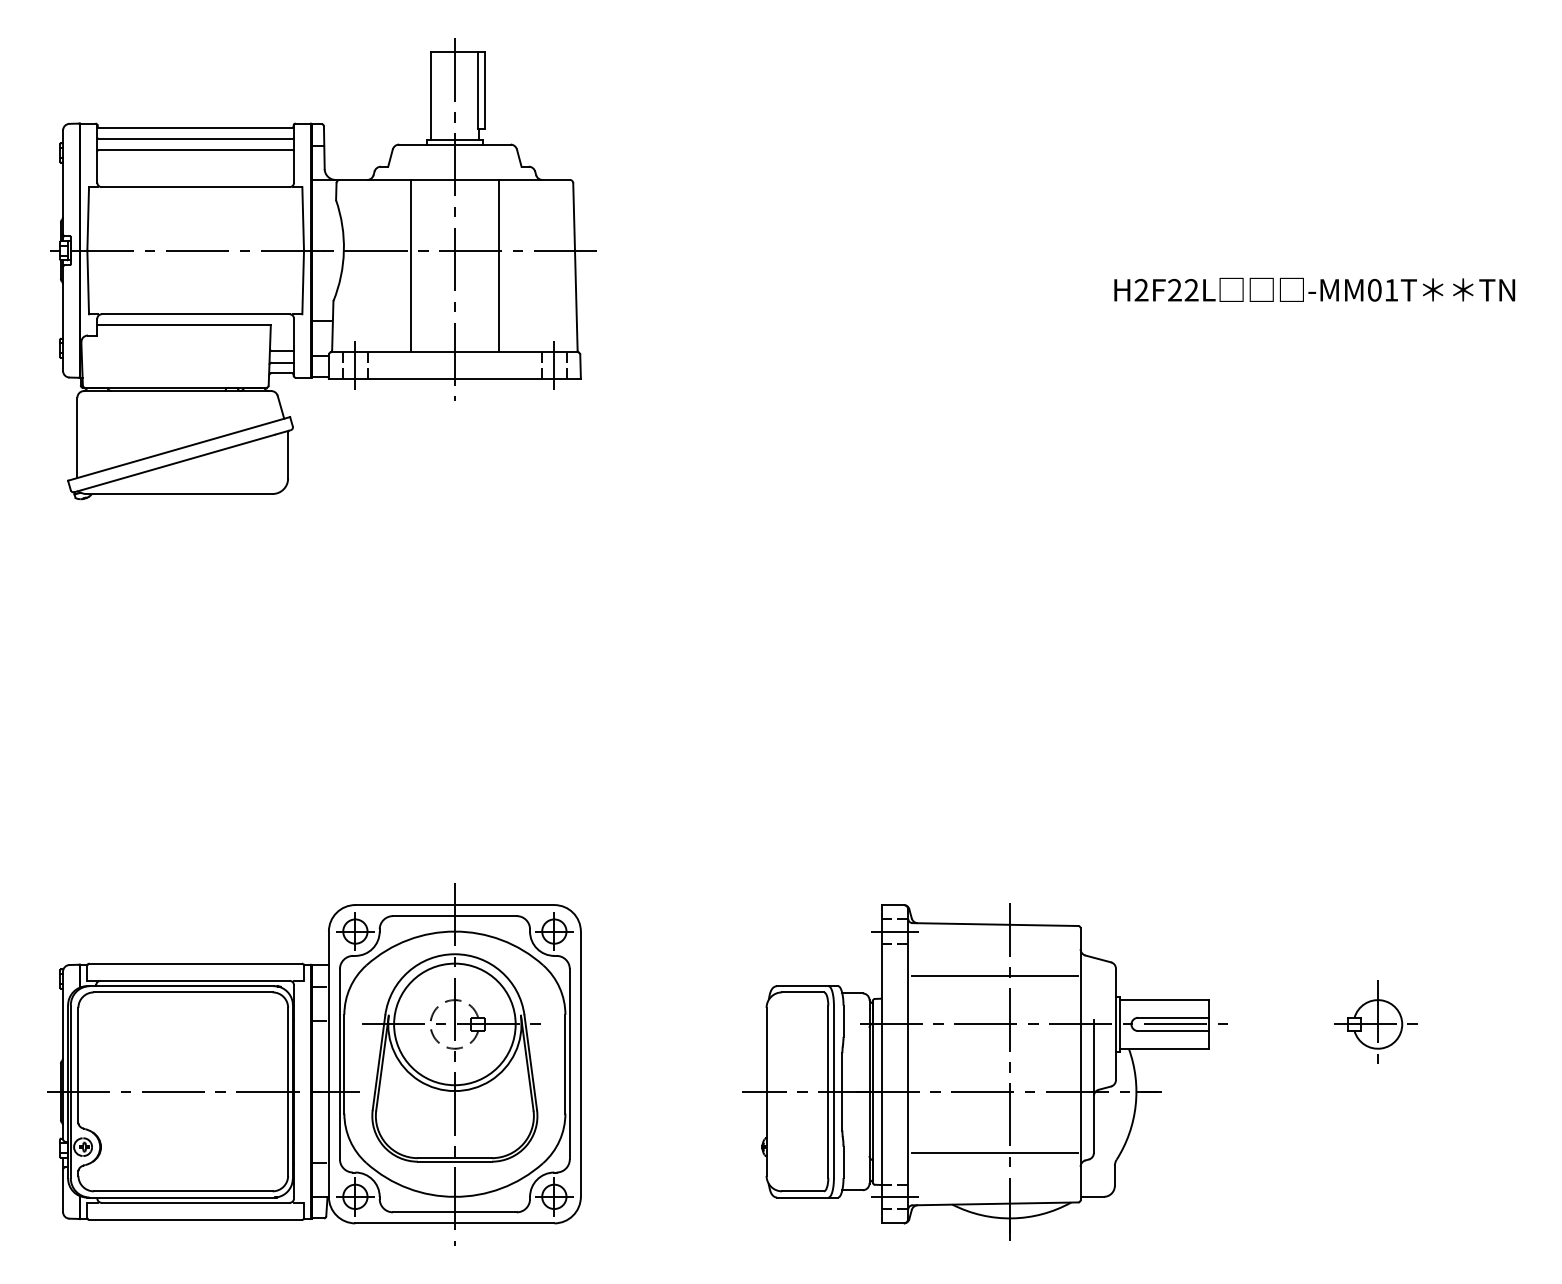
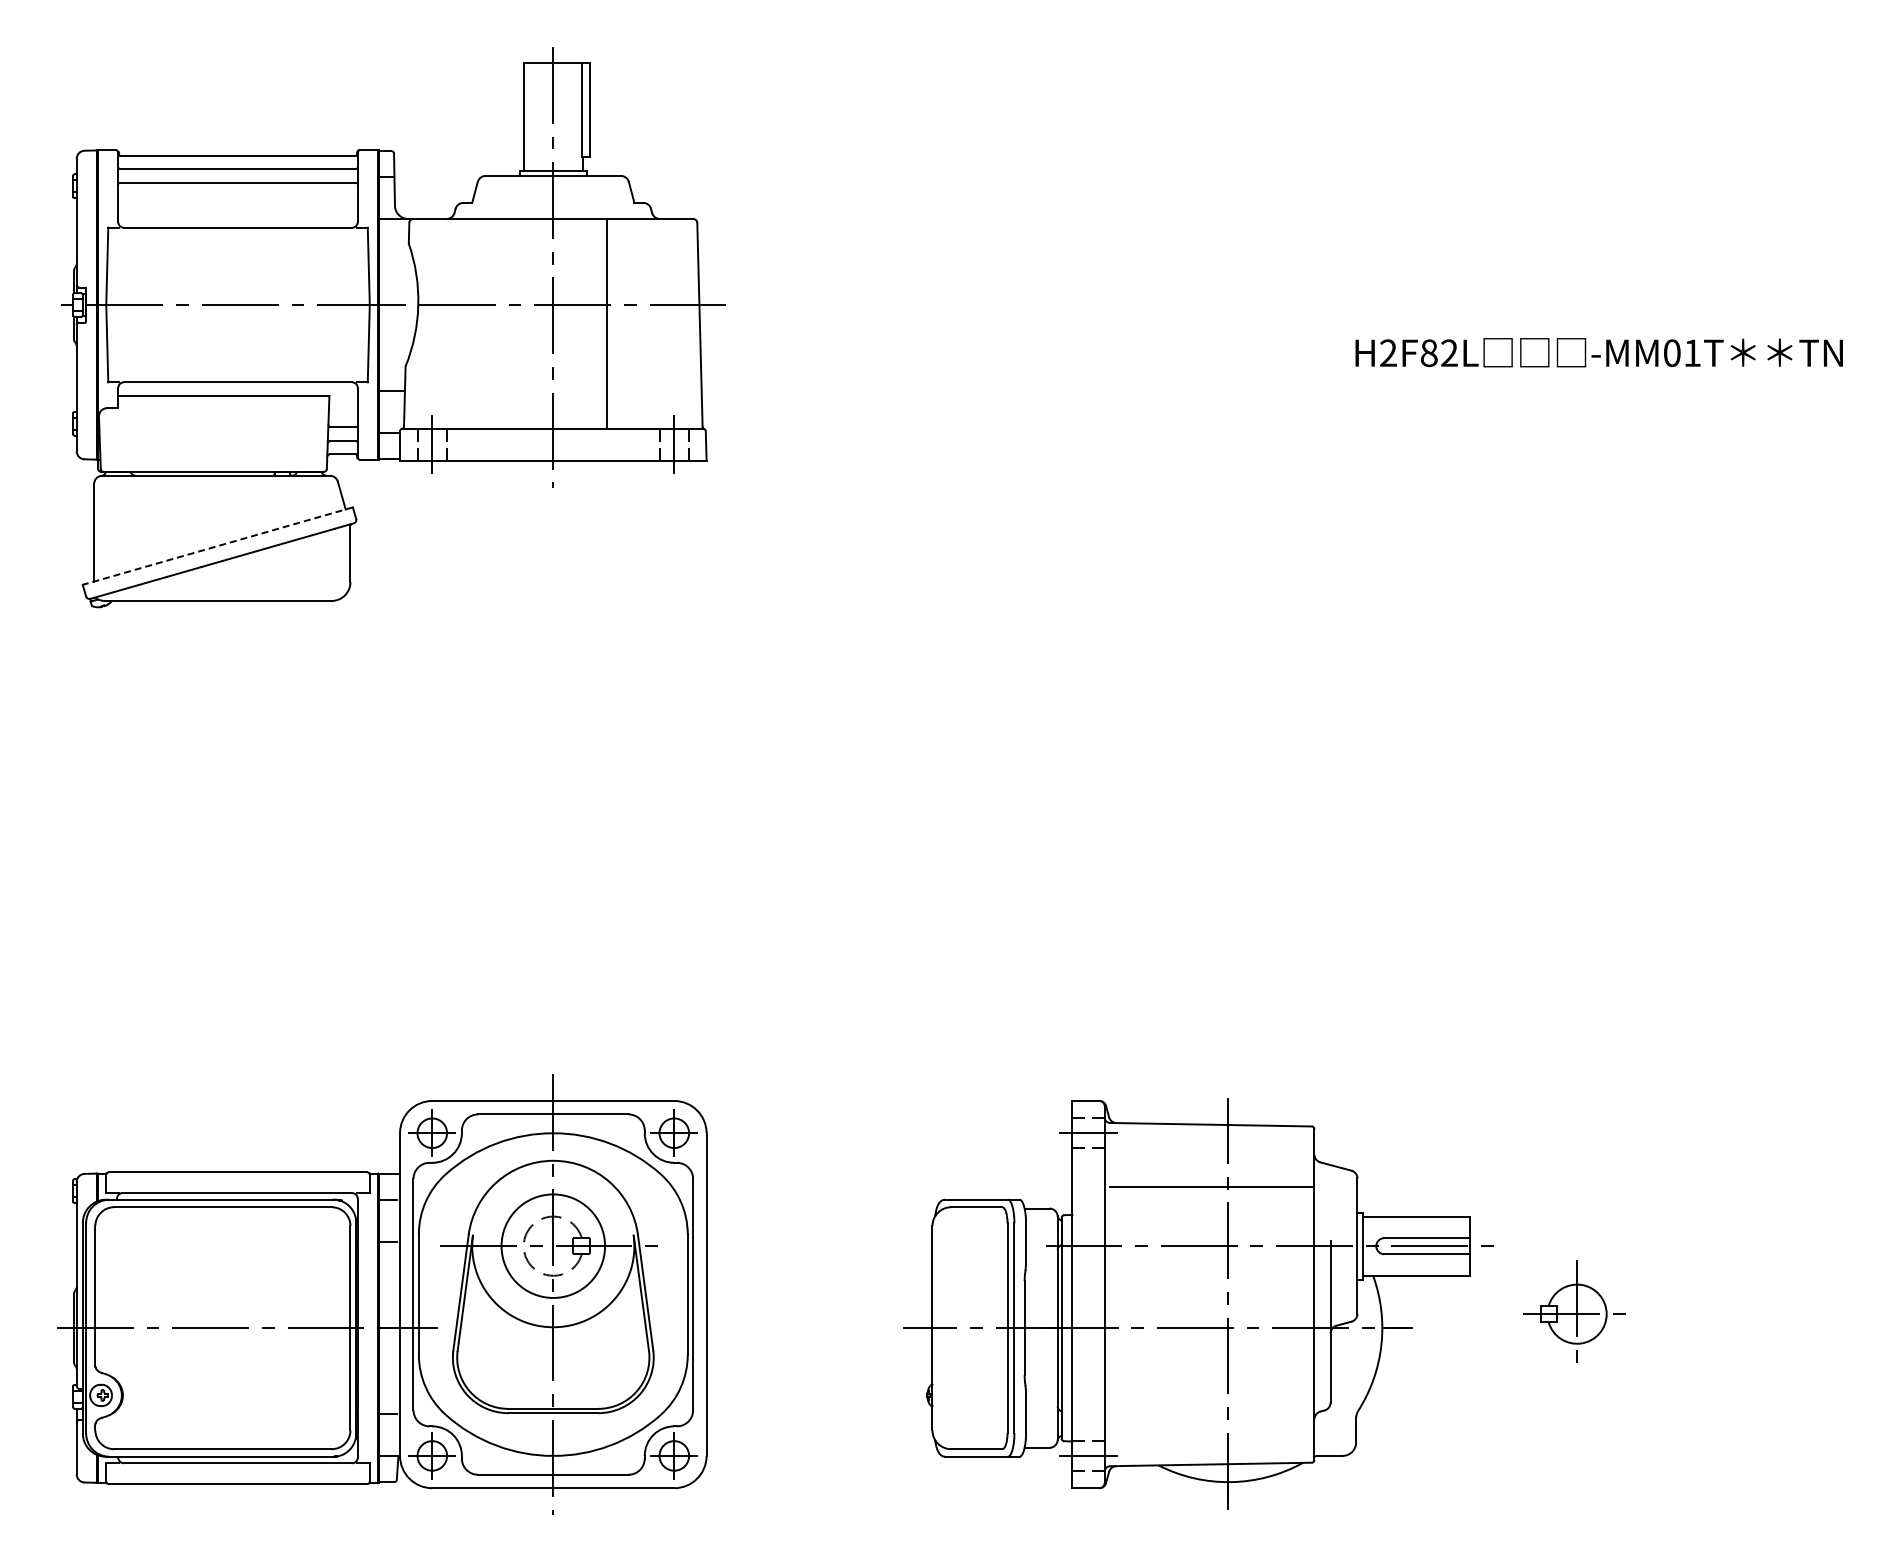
line: (410, 265) -> (499, 322), removed
text: (1174, 290) -> (1428, 353), H2F22L -> H2F82L
line: (178, 449) -> (217, 546), solid -> dashed
part: (1375, 1022) -> (1574, 1311), moved
circle: (455, 1024) -> (553, 1246), size x0.7
line: (994, 1152) -> (1209, 1402), removed

